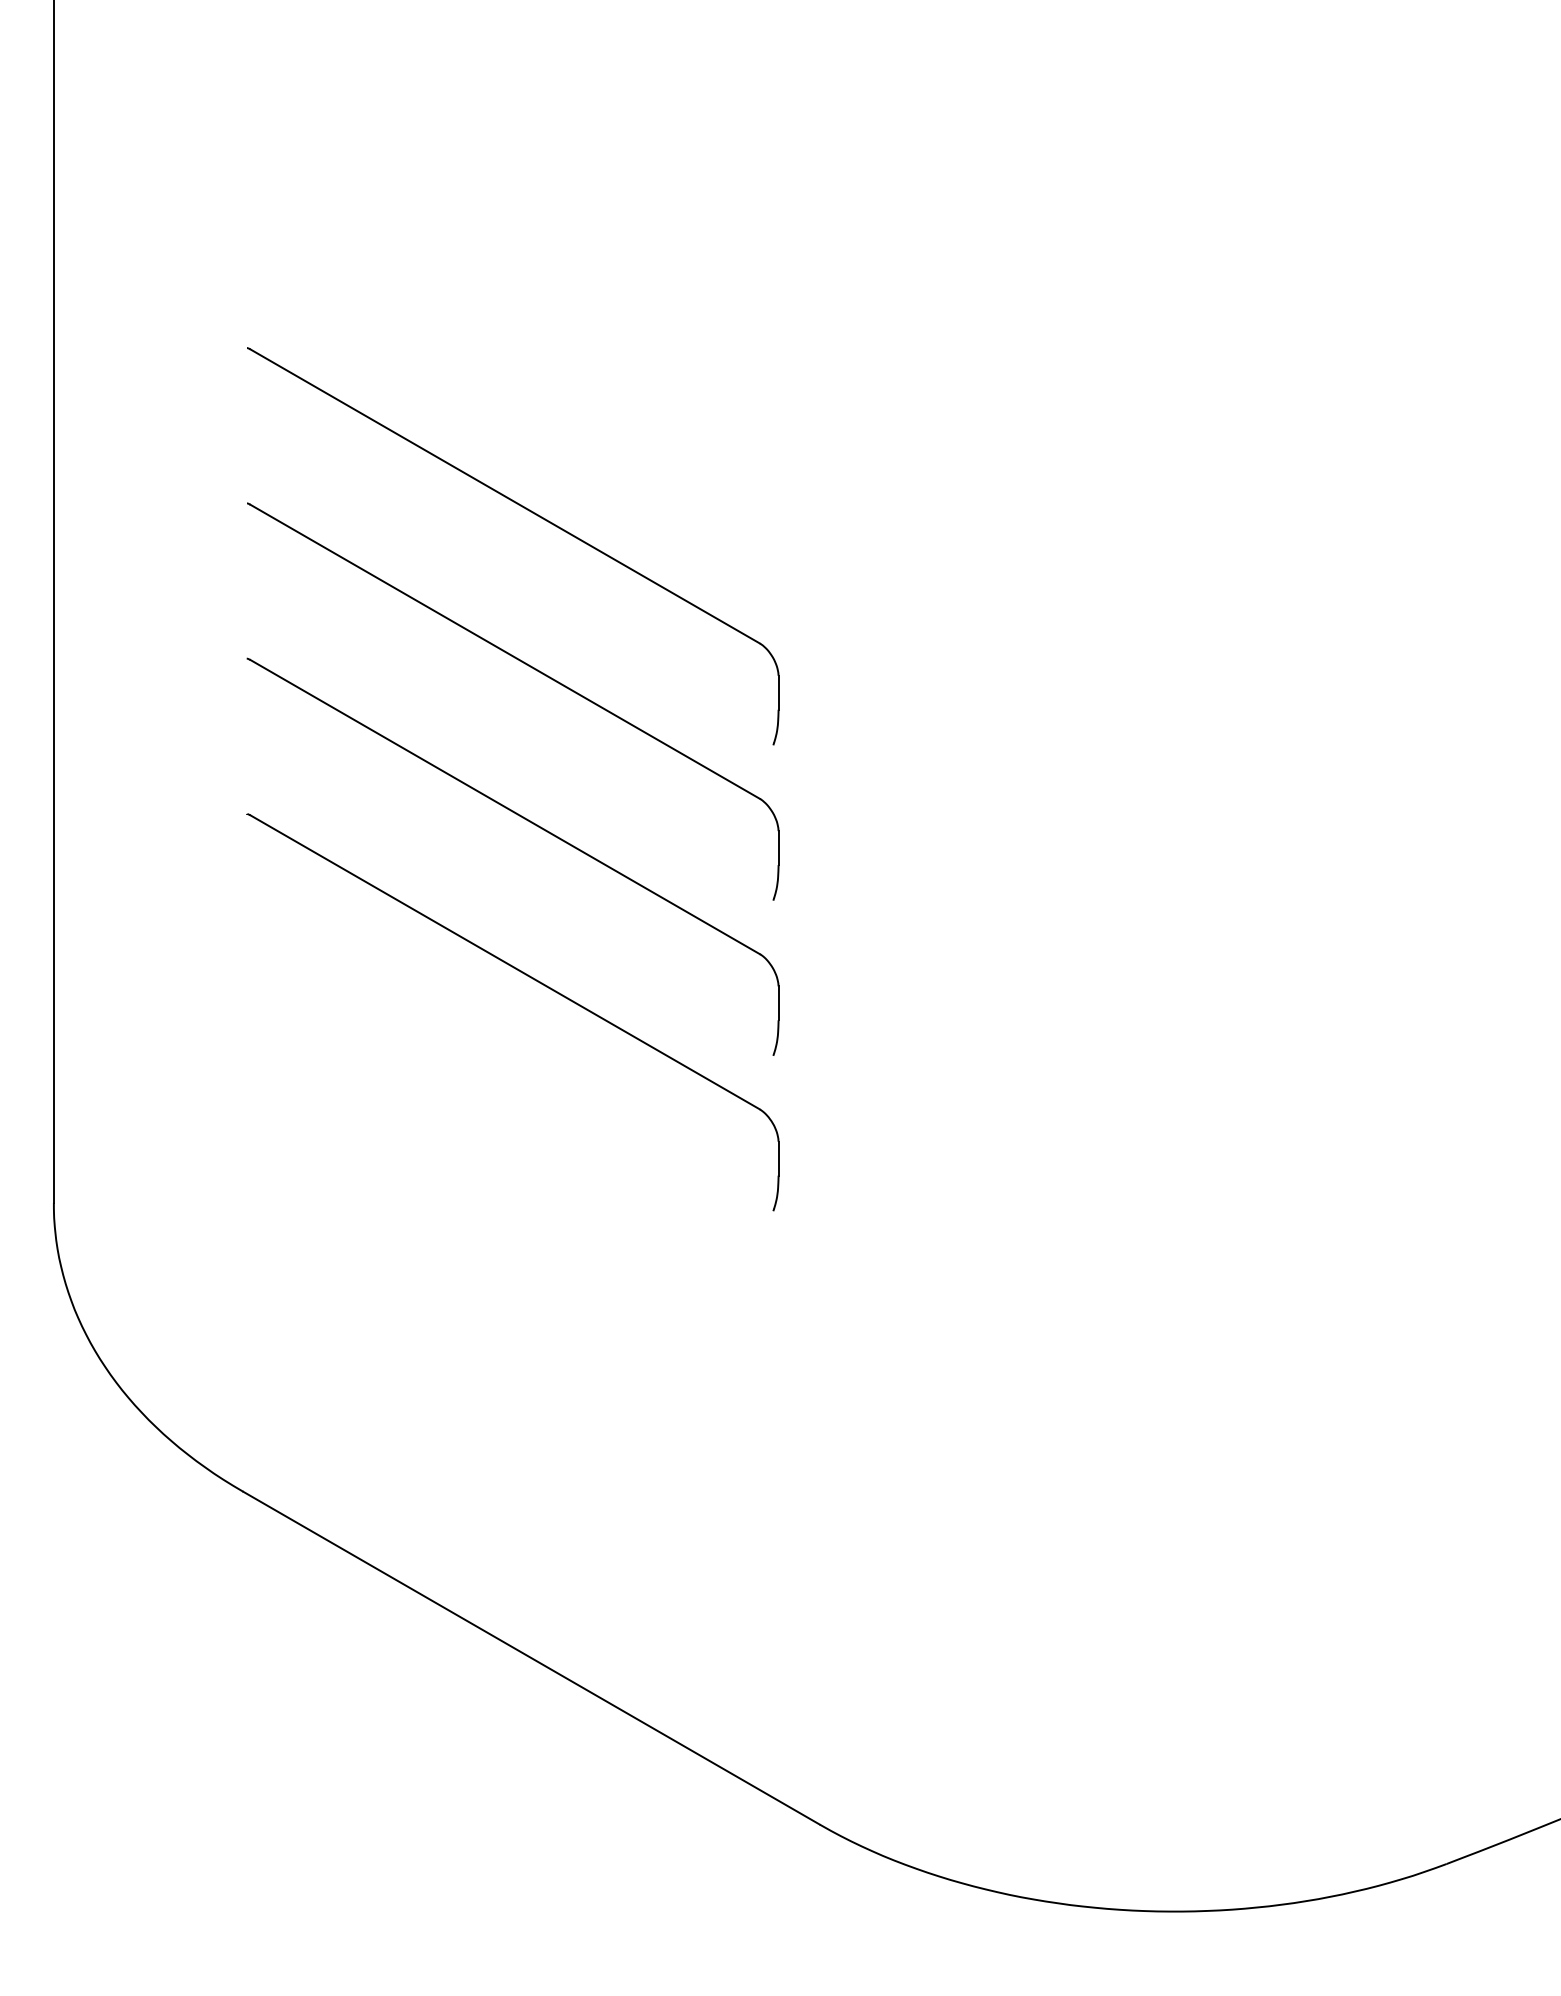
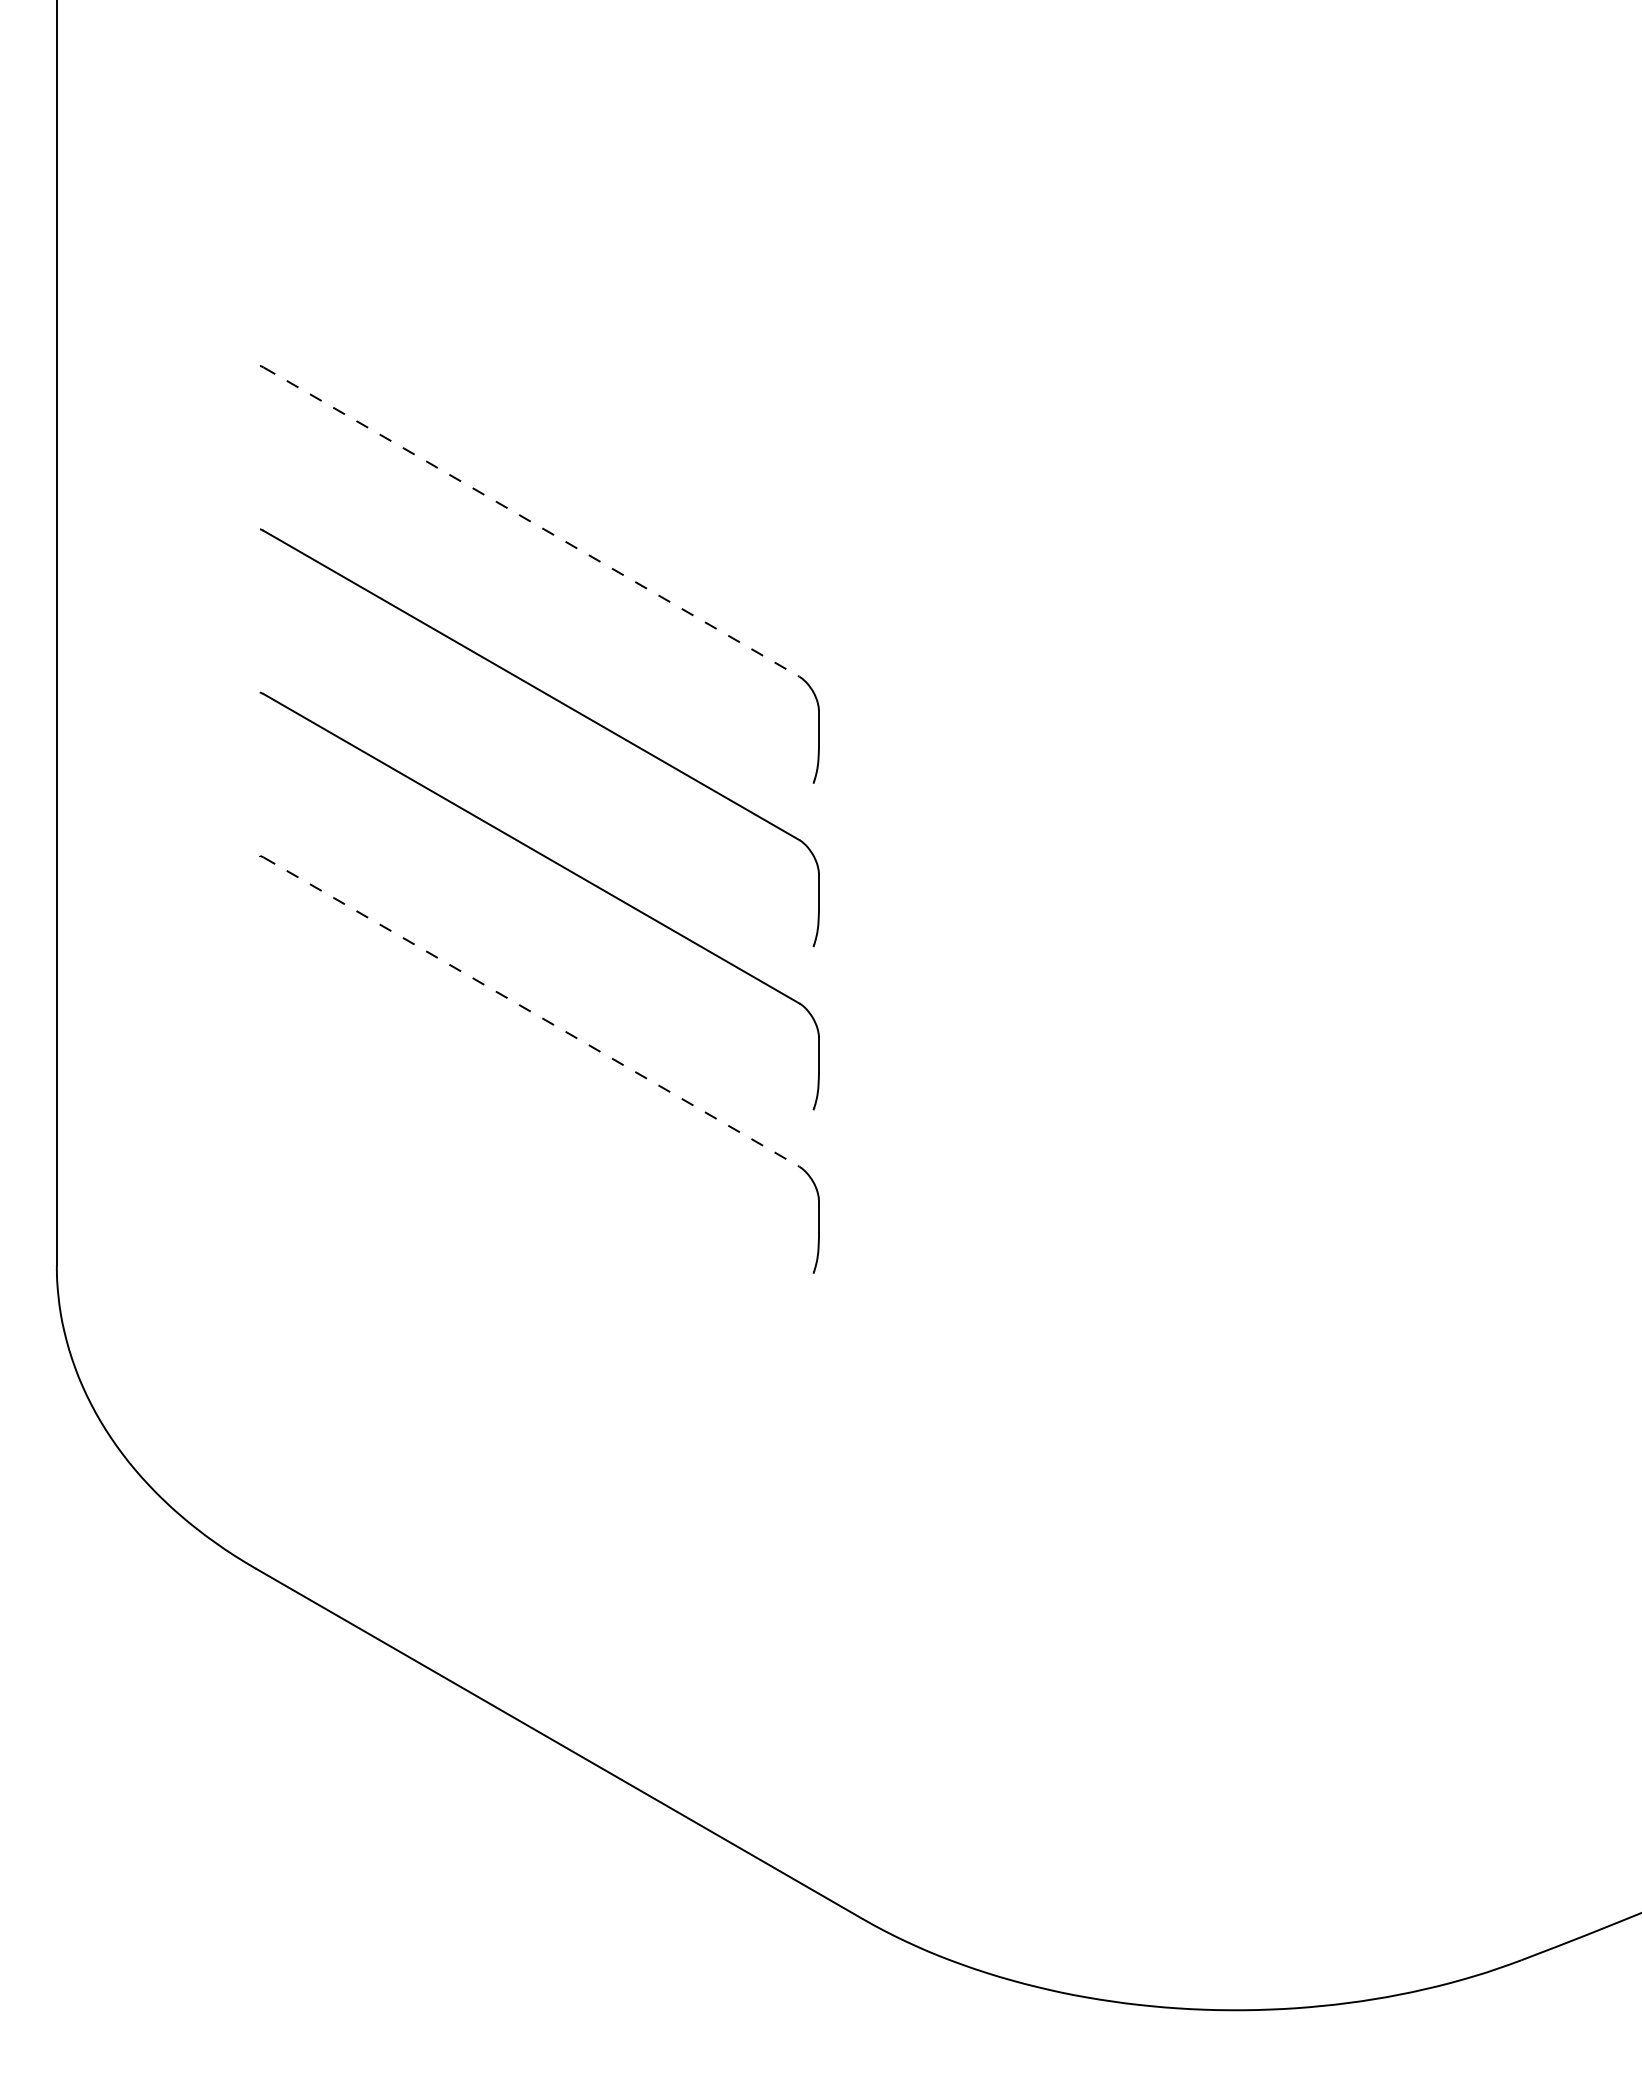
line: (505, 496) -> (531, 522), solid -> dashed
line: (505, 962) -> (531, 1012), solid -> dashed

